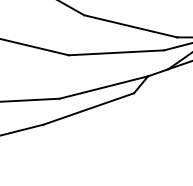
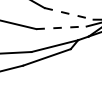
line: (131, 25) -> (69, 13), solid -> dashed
line: (118, 52) -> (62, 27), solid -> dashed

